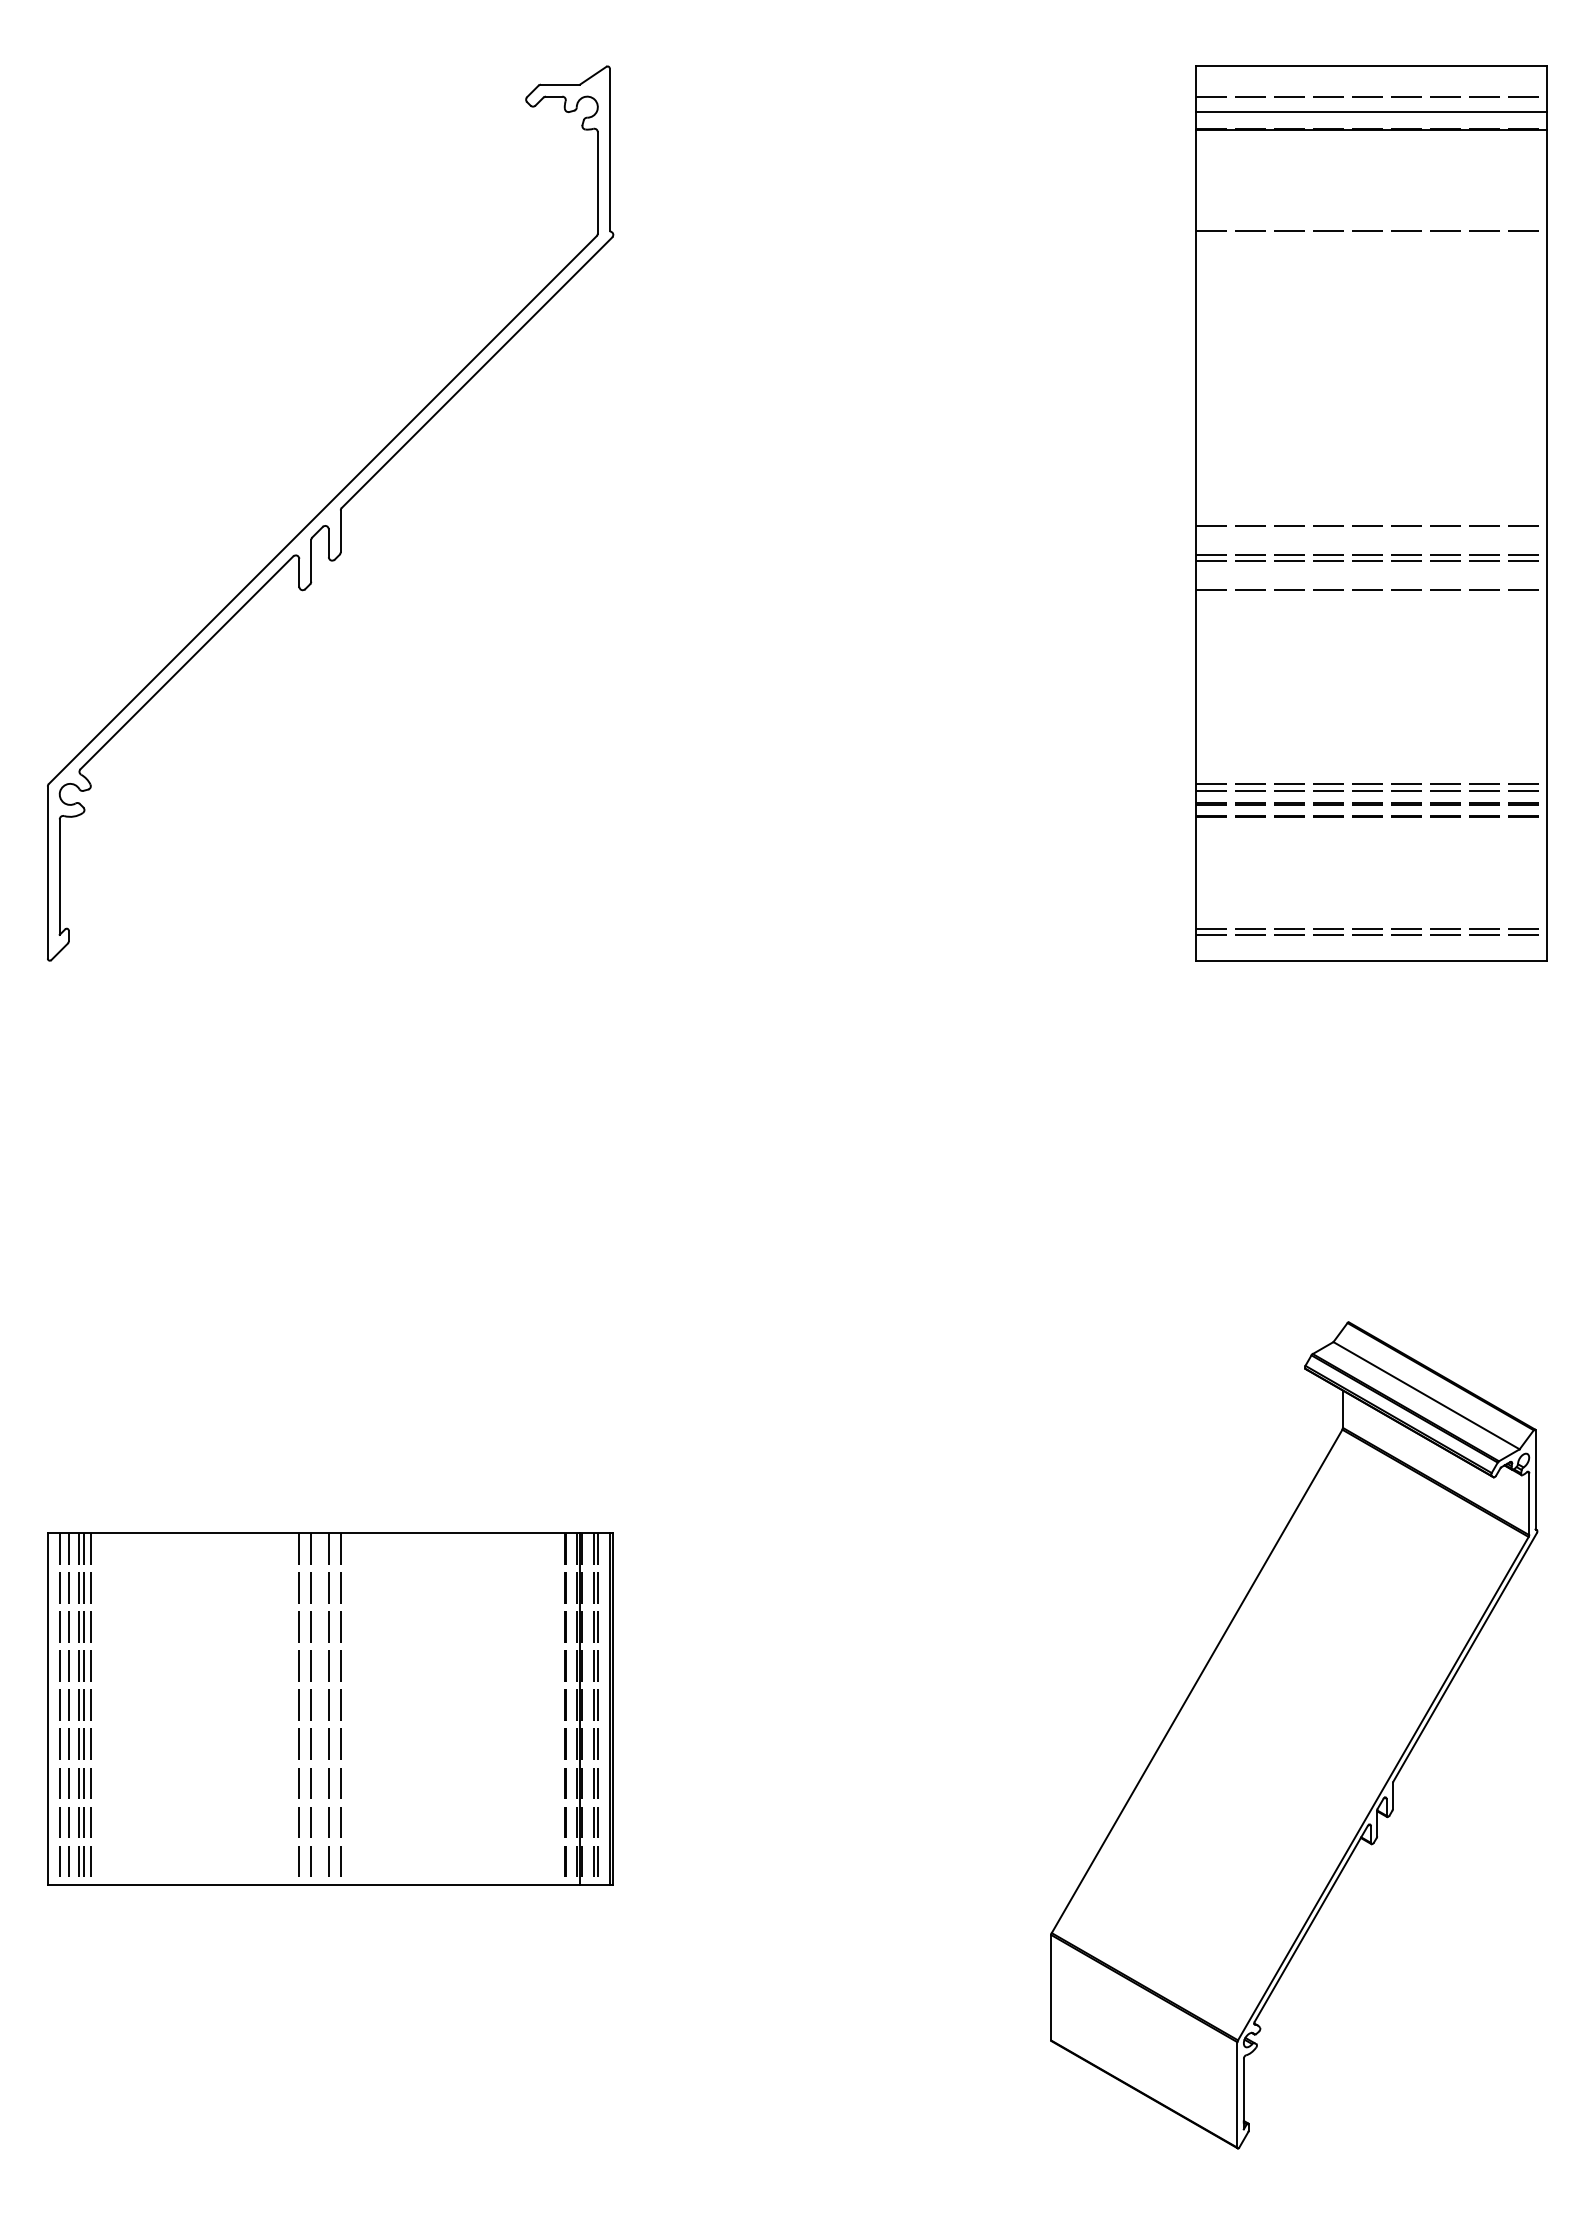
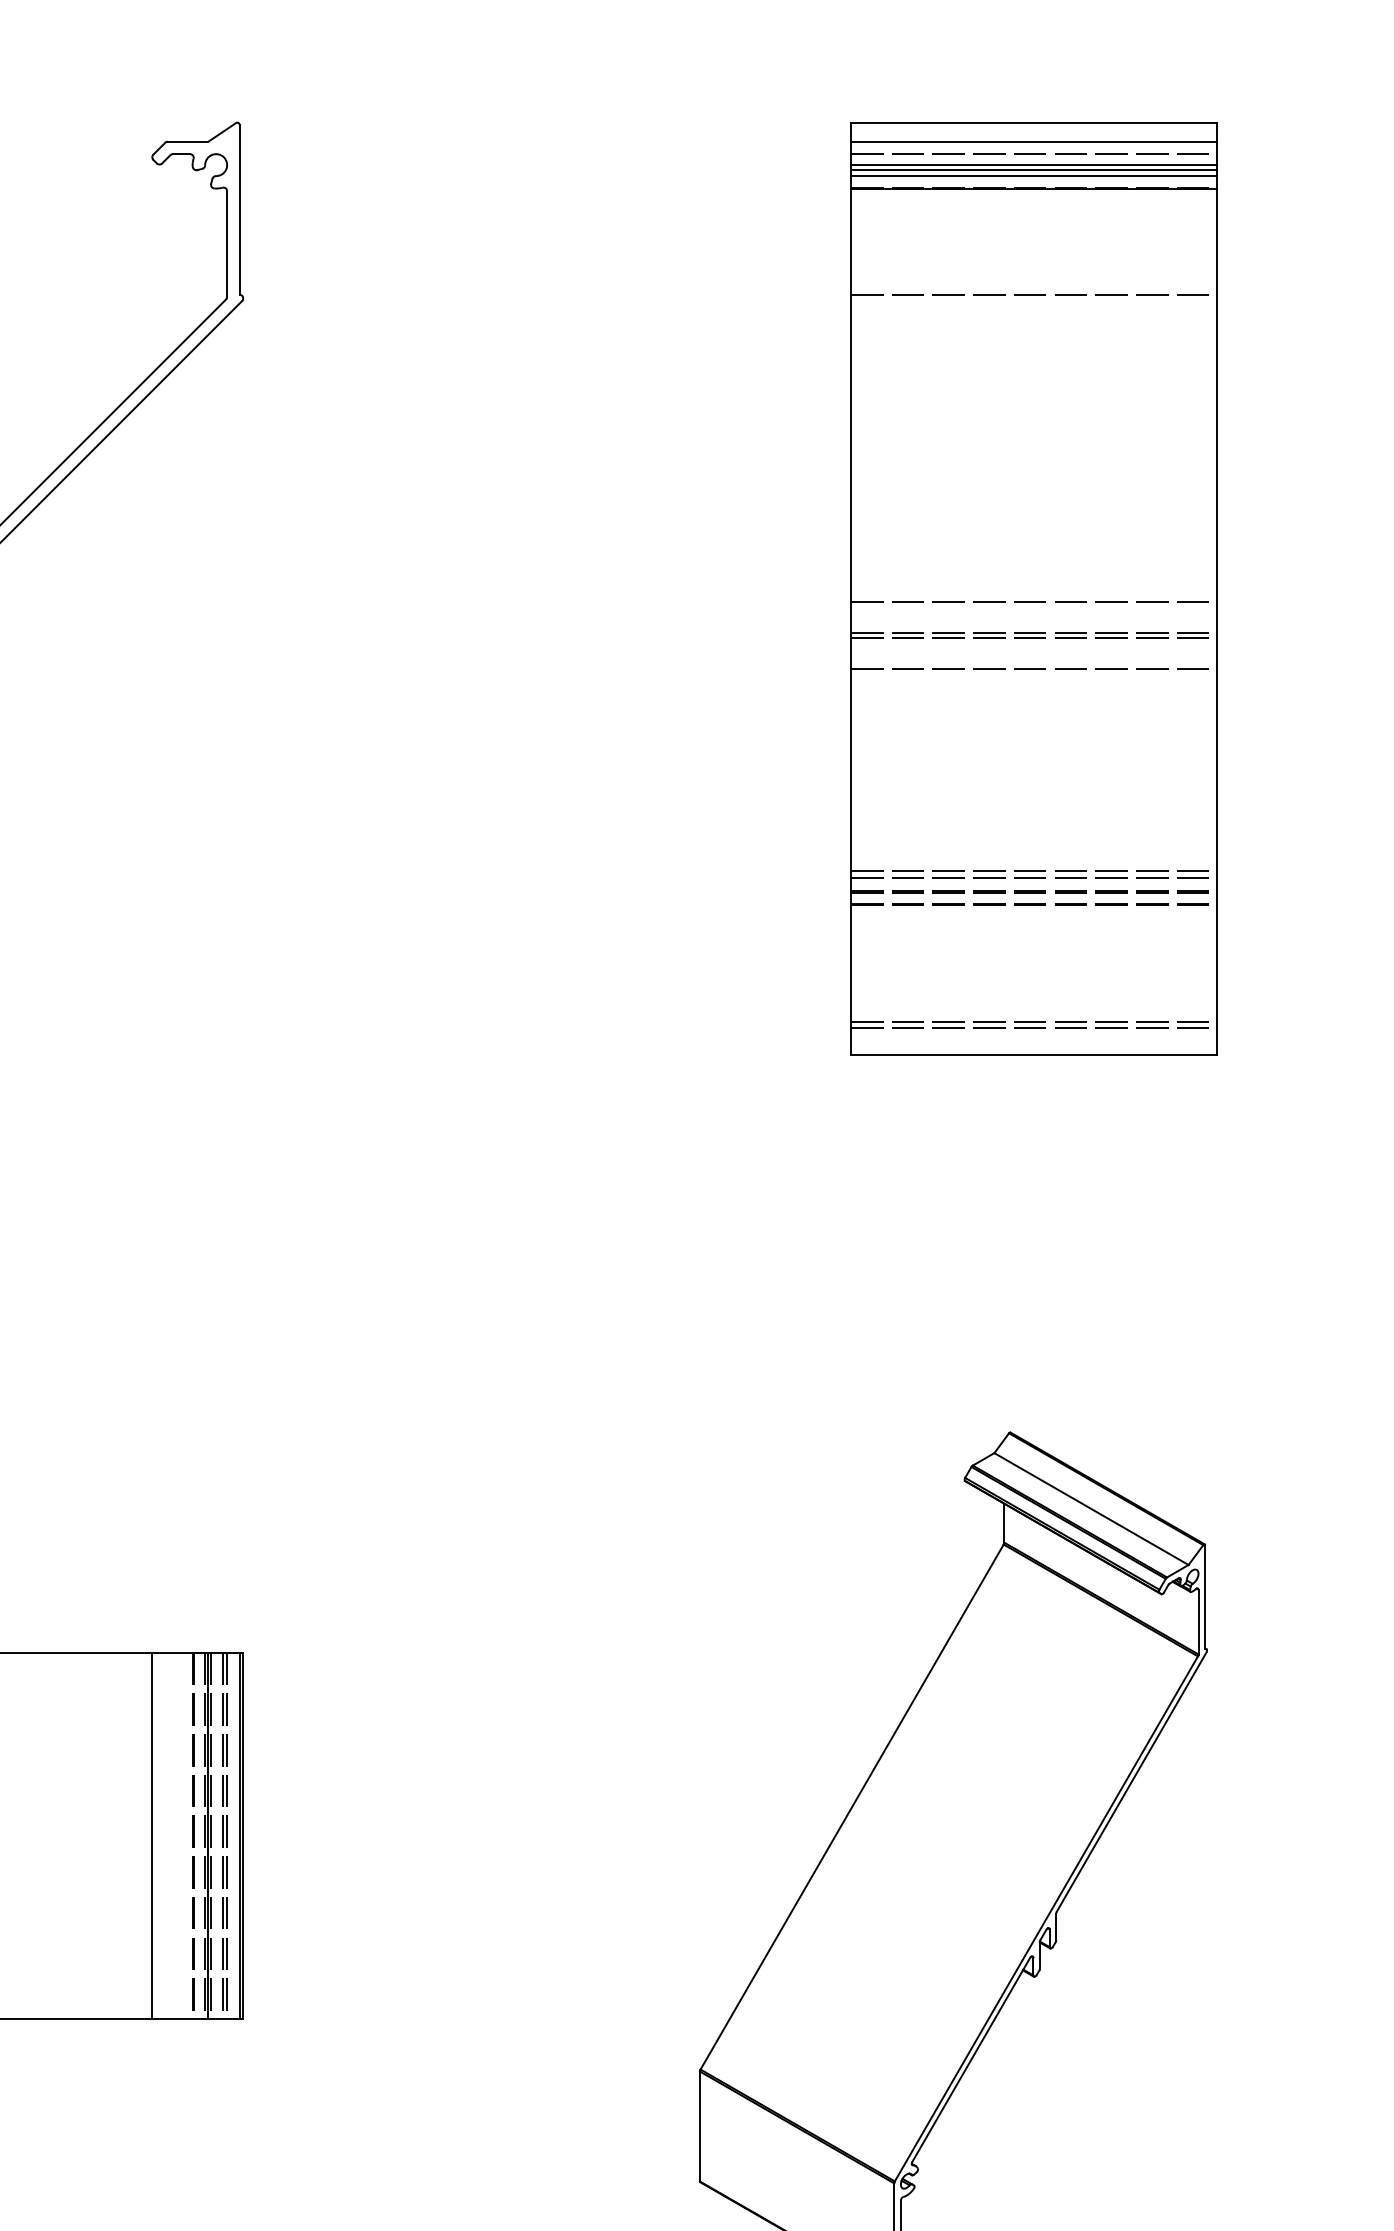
line: (1371, 84) -> (1034, 141), added
line: (1371, 106) -> (1034, 164), added
line: (1371, 117) -> (1034, 175), added
line: (526, 1708) -> (152, 1835), added

